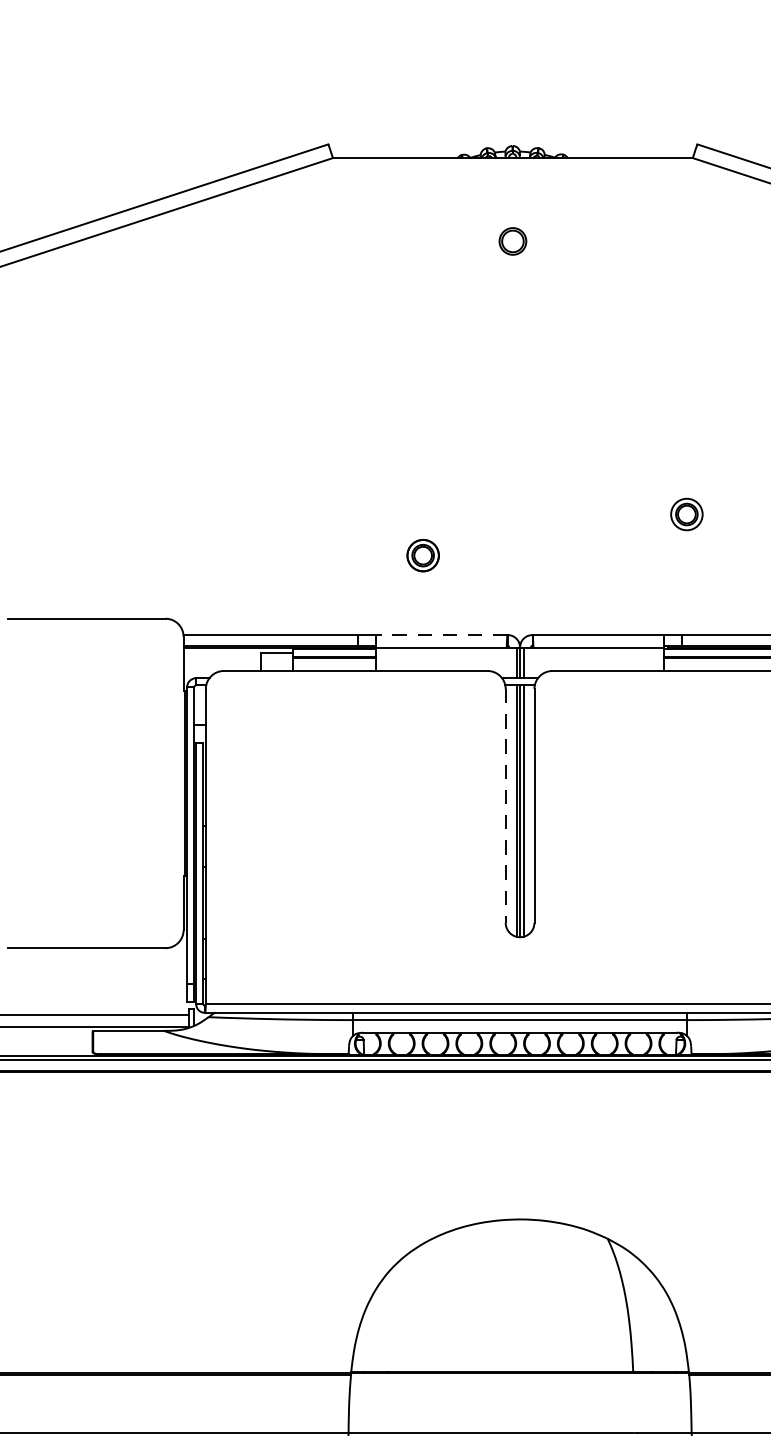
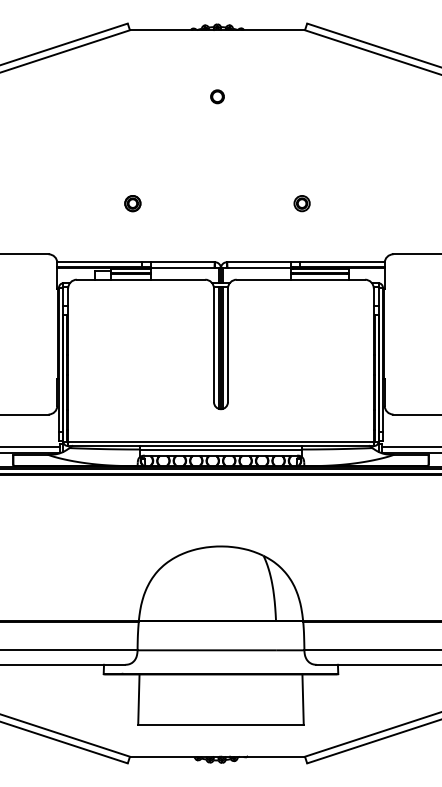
circle: (512, 240) -> (217, 96), moved
part: (422, 555) -> (132, 203), moved
line: (440, 635) -> (182, 262), dashed -> solid
line: (506, 806) -> (214, 345), dashed -> solid

